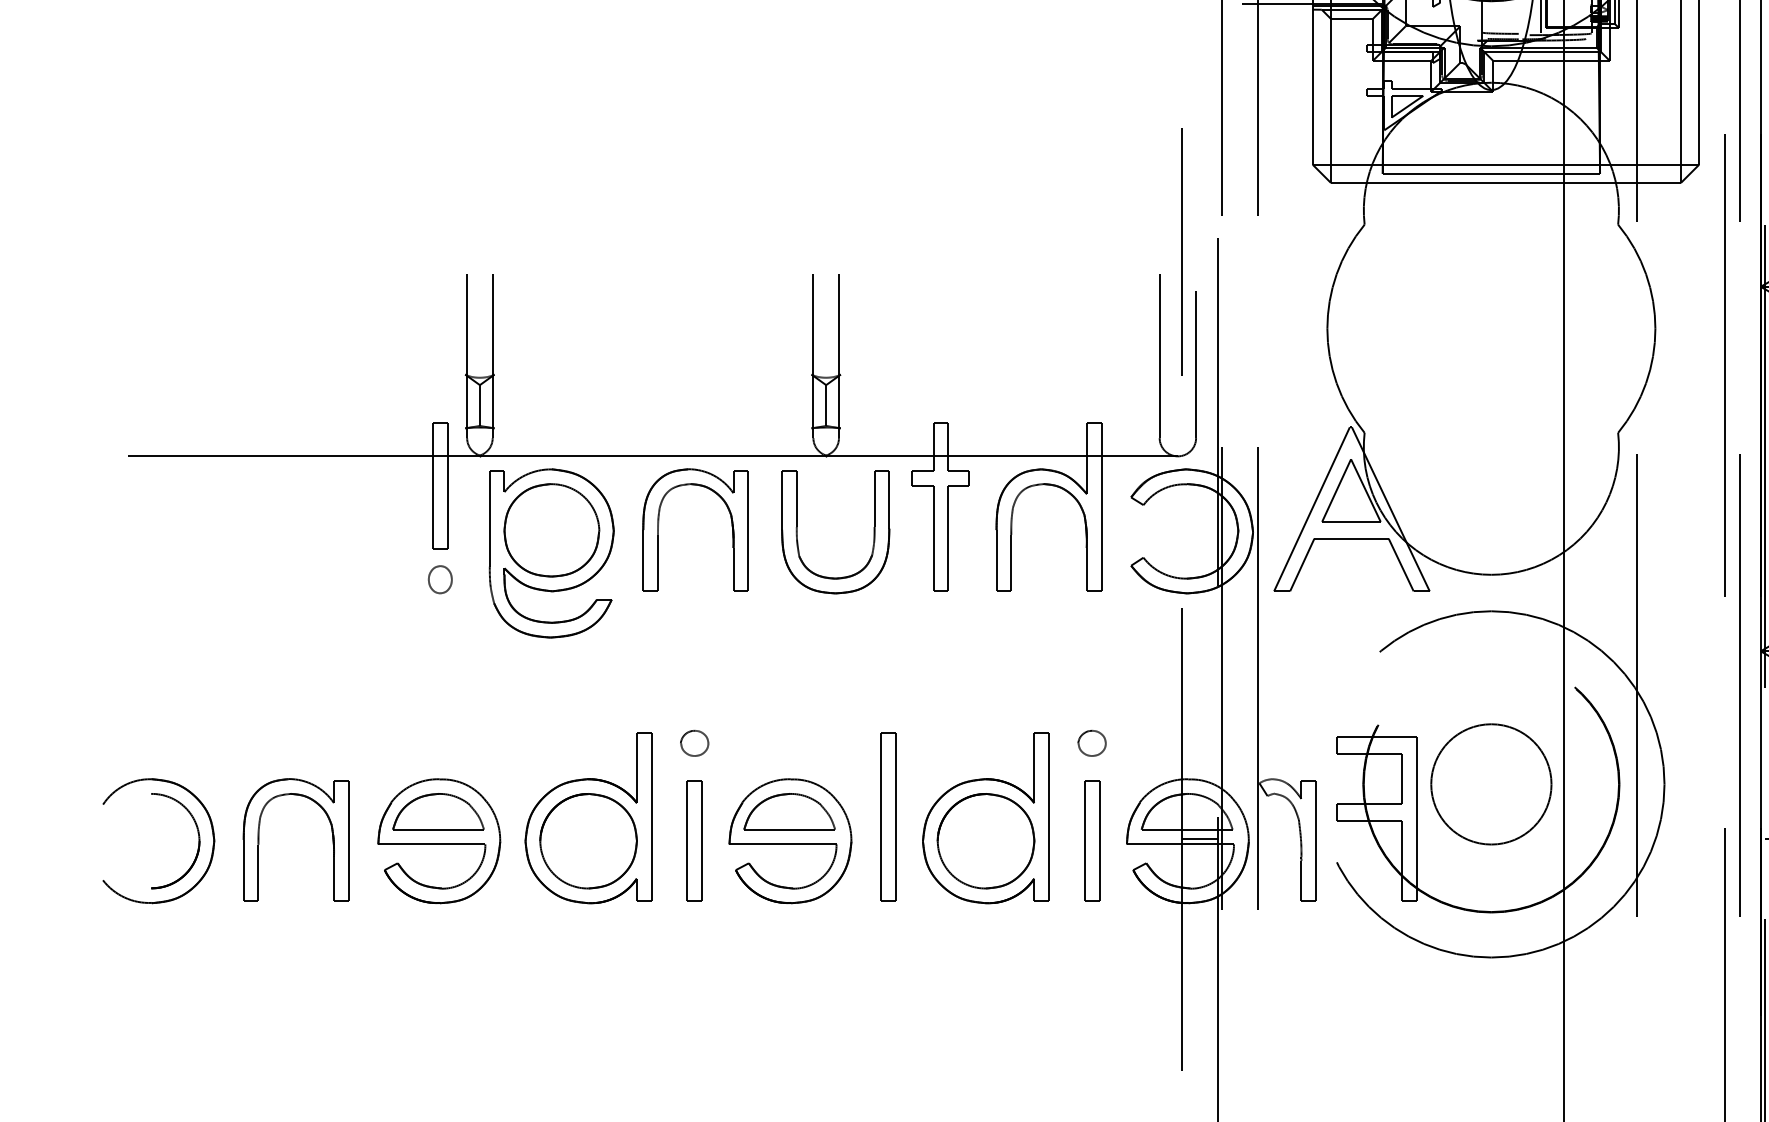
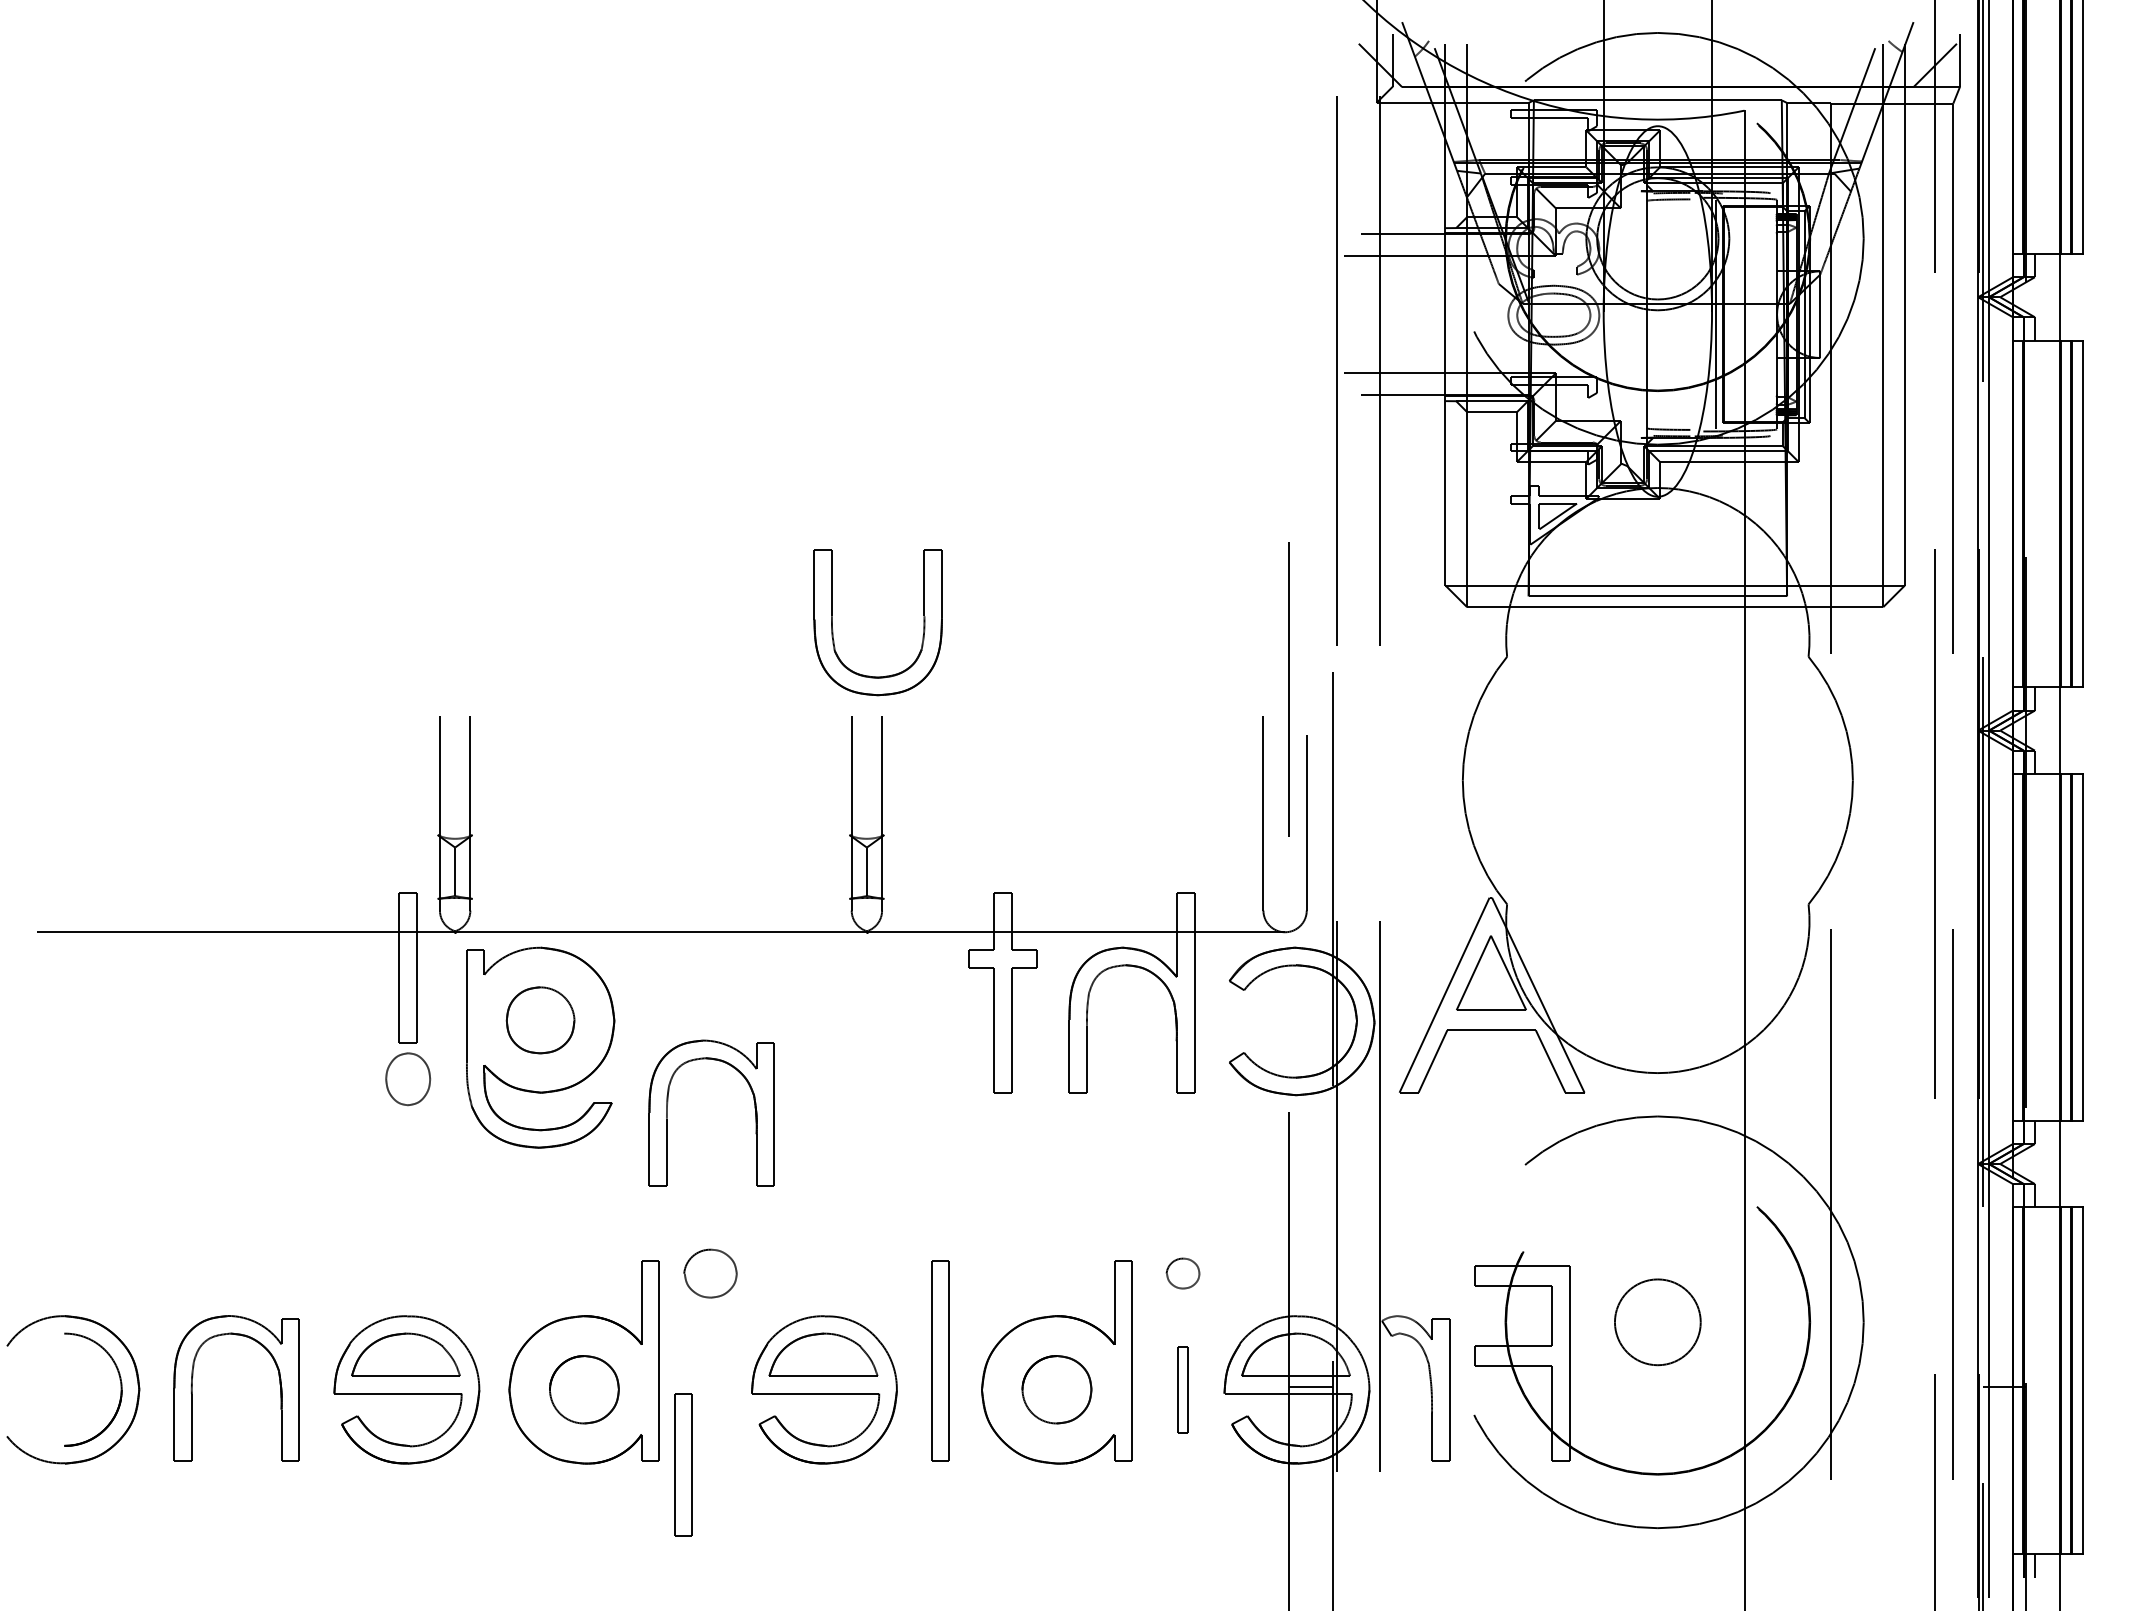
part: (731, 526) -> (754, 1108), moved
part: (551, 530) -> (540, 1020), size x0.6
part: (798, 538) -> (833, 630), moved
part: (439, 579) -> (407, 1078), size x1.6
part: (694, 743) -> (710, 1273), size x1.6
circle: (1491, 783) -> (1657, 1321), size x0.6
part: (588, 840) -> (584, 1389), size x0.6
part: (694, 840) -> (683, 1464), moved
part: (985, 840) -> (1056, 1389), size x0.6
part: (1091, 840) -> (1182, 1389), size x0.6

